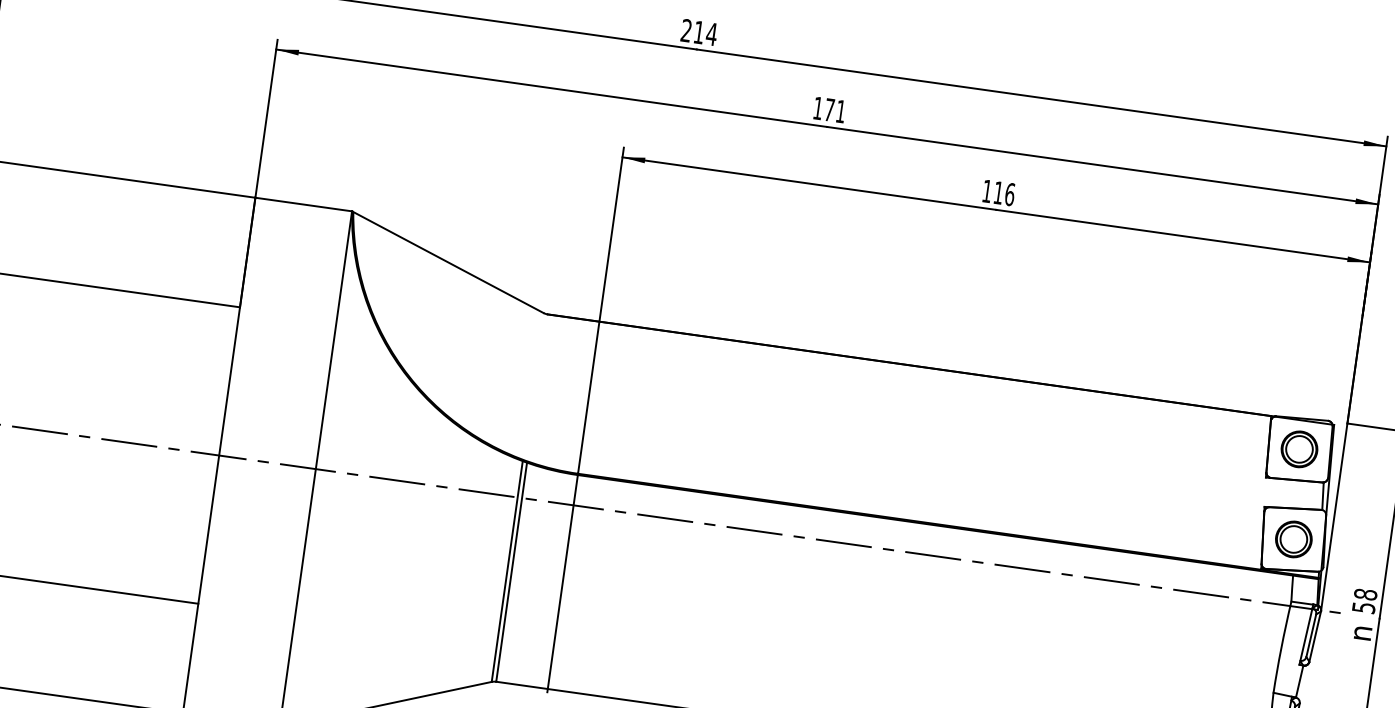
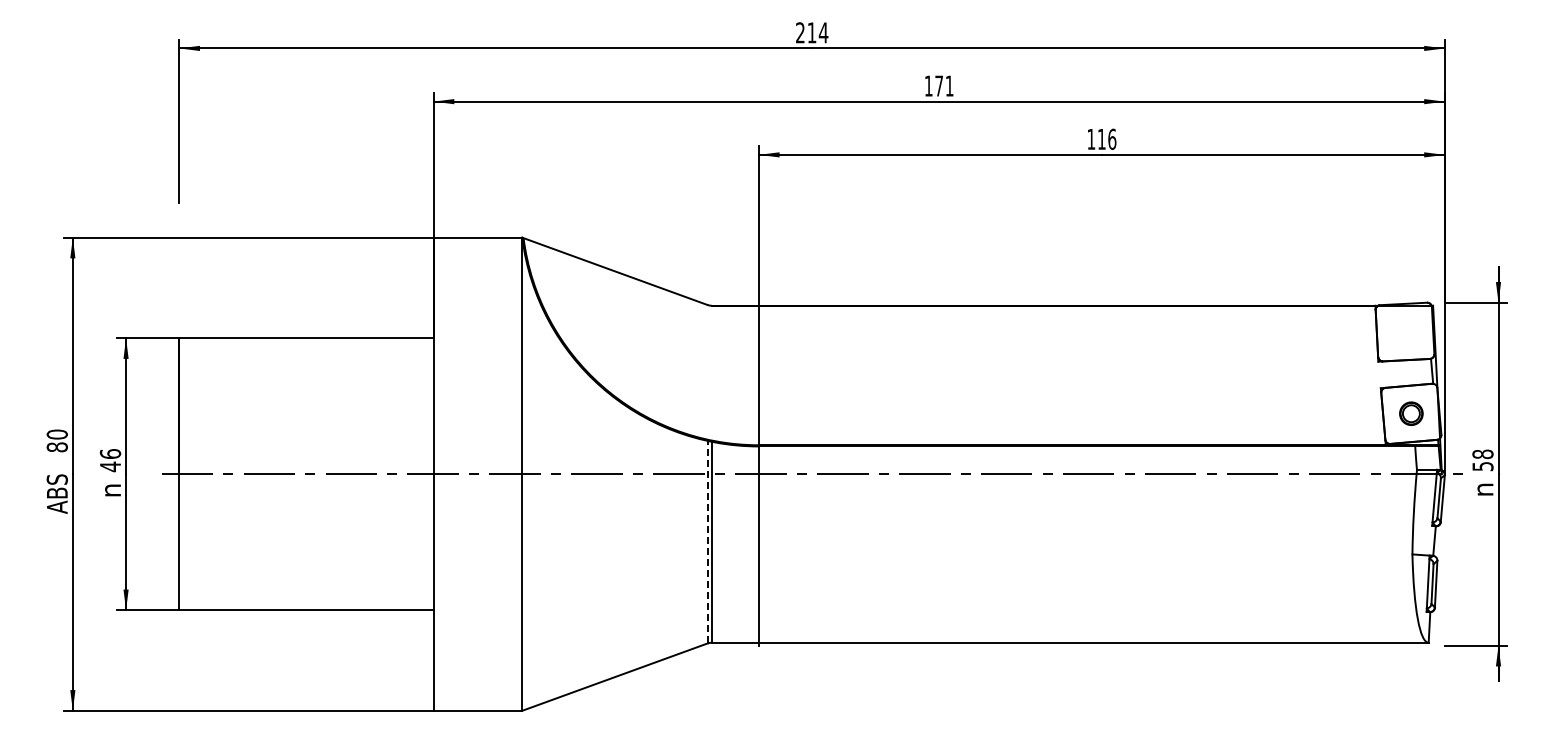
part: (1299, 448) -> (1404, 331), removed
part: (1294, 539) -> (1411, 413), size x0.7
line: (507, 570) -> (707, 541), solid -> dashed

